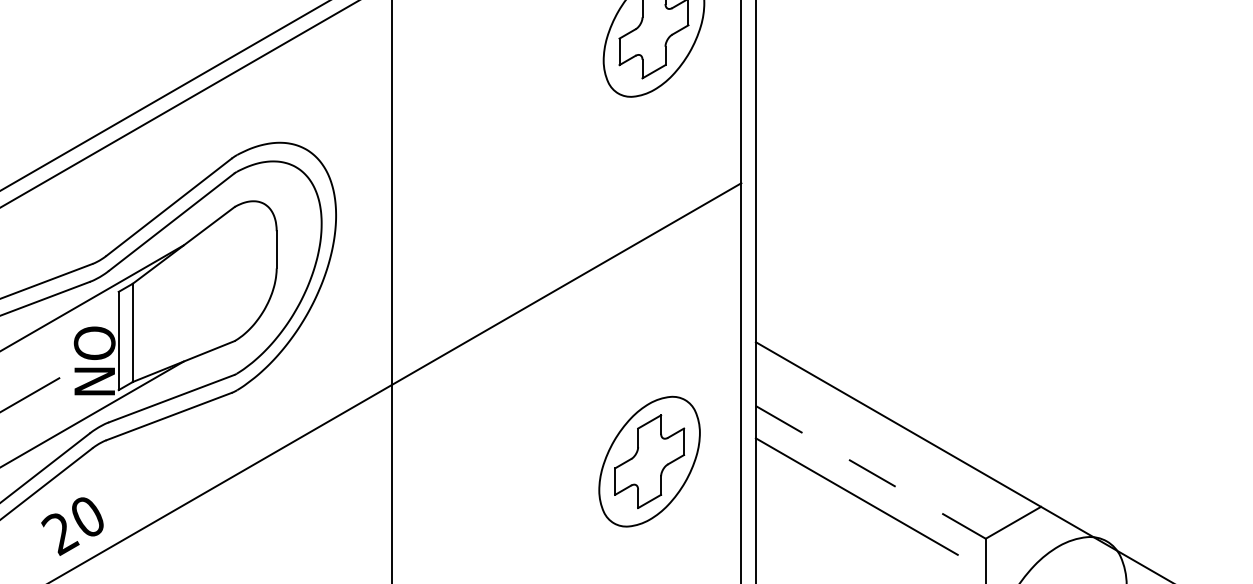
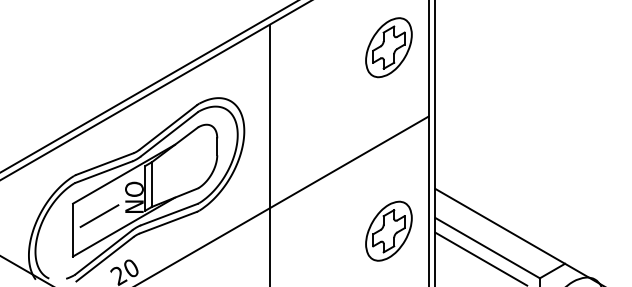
part: (648, 460) -> (388, 230), moved
line: (872, 473) -> (488, 248), dashed -> solid

